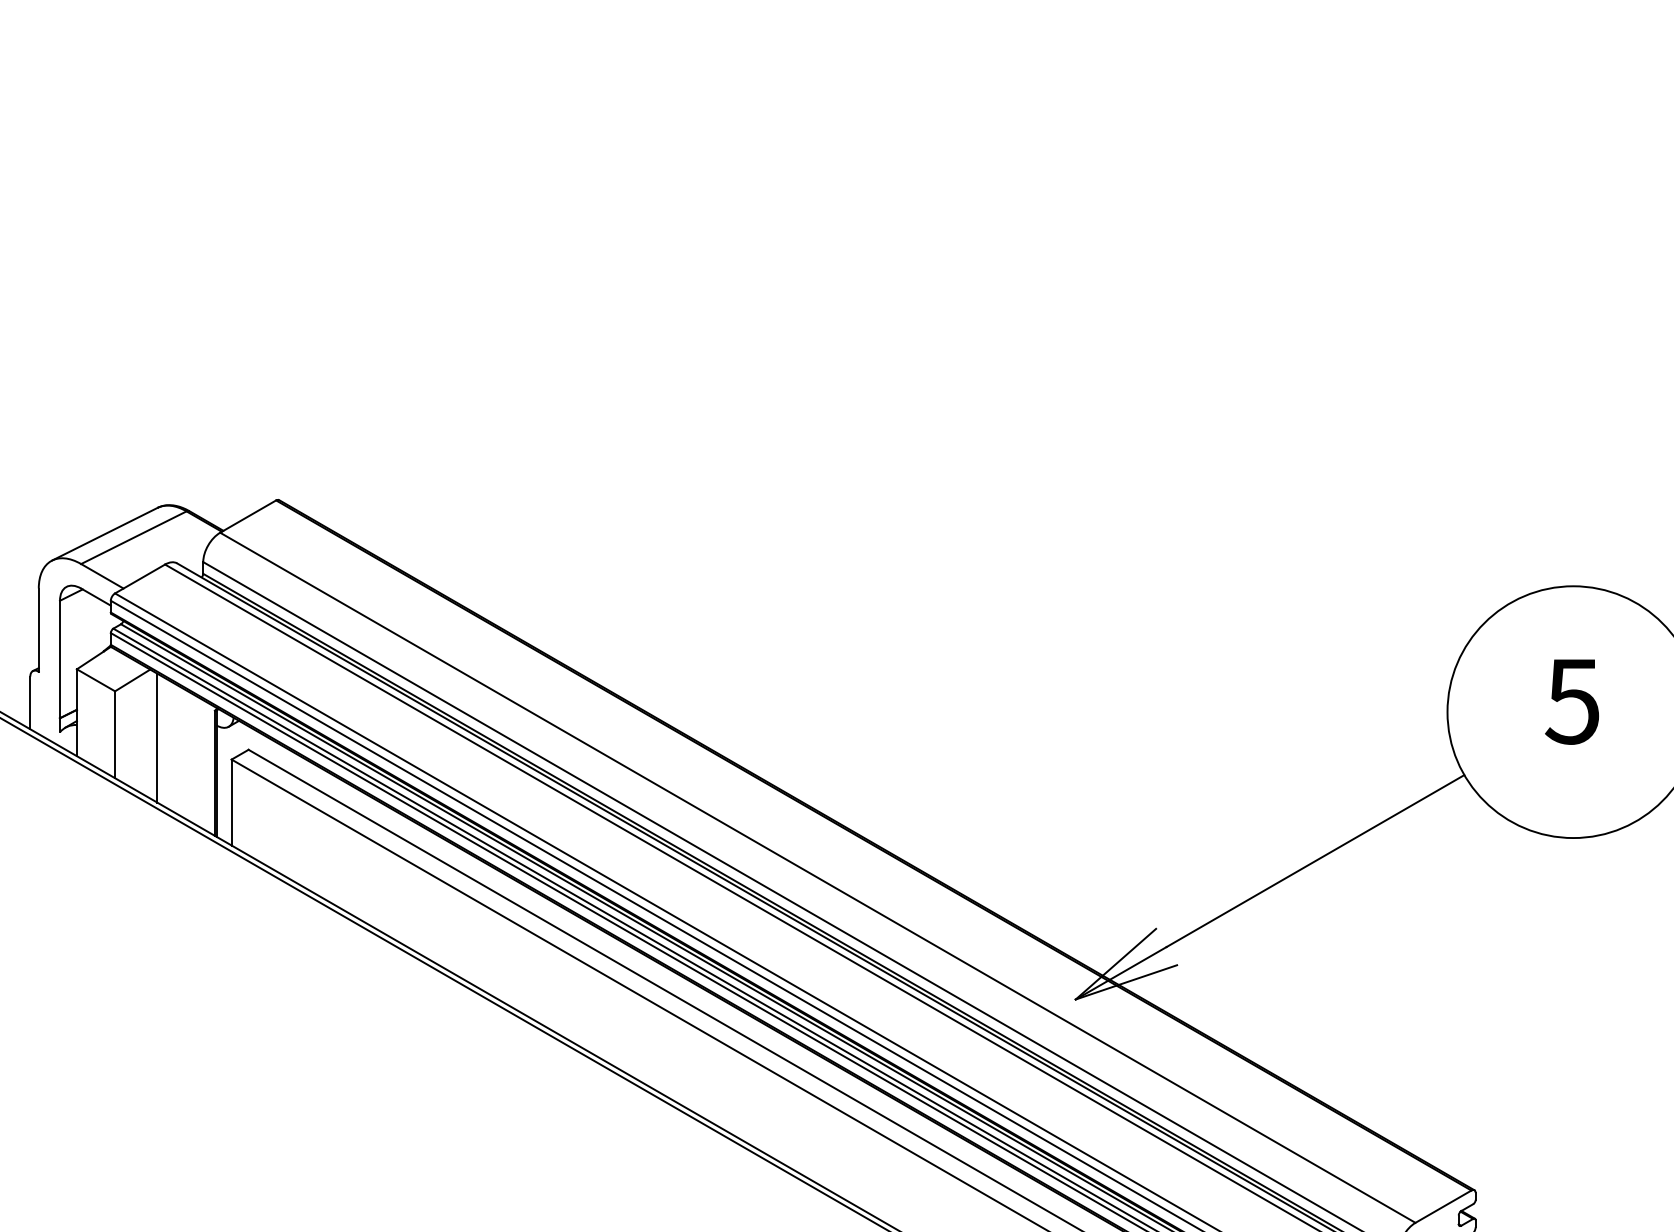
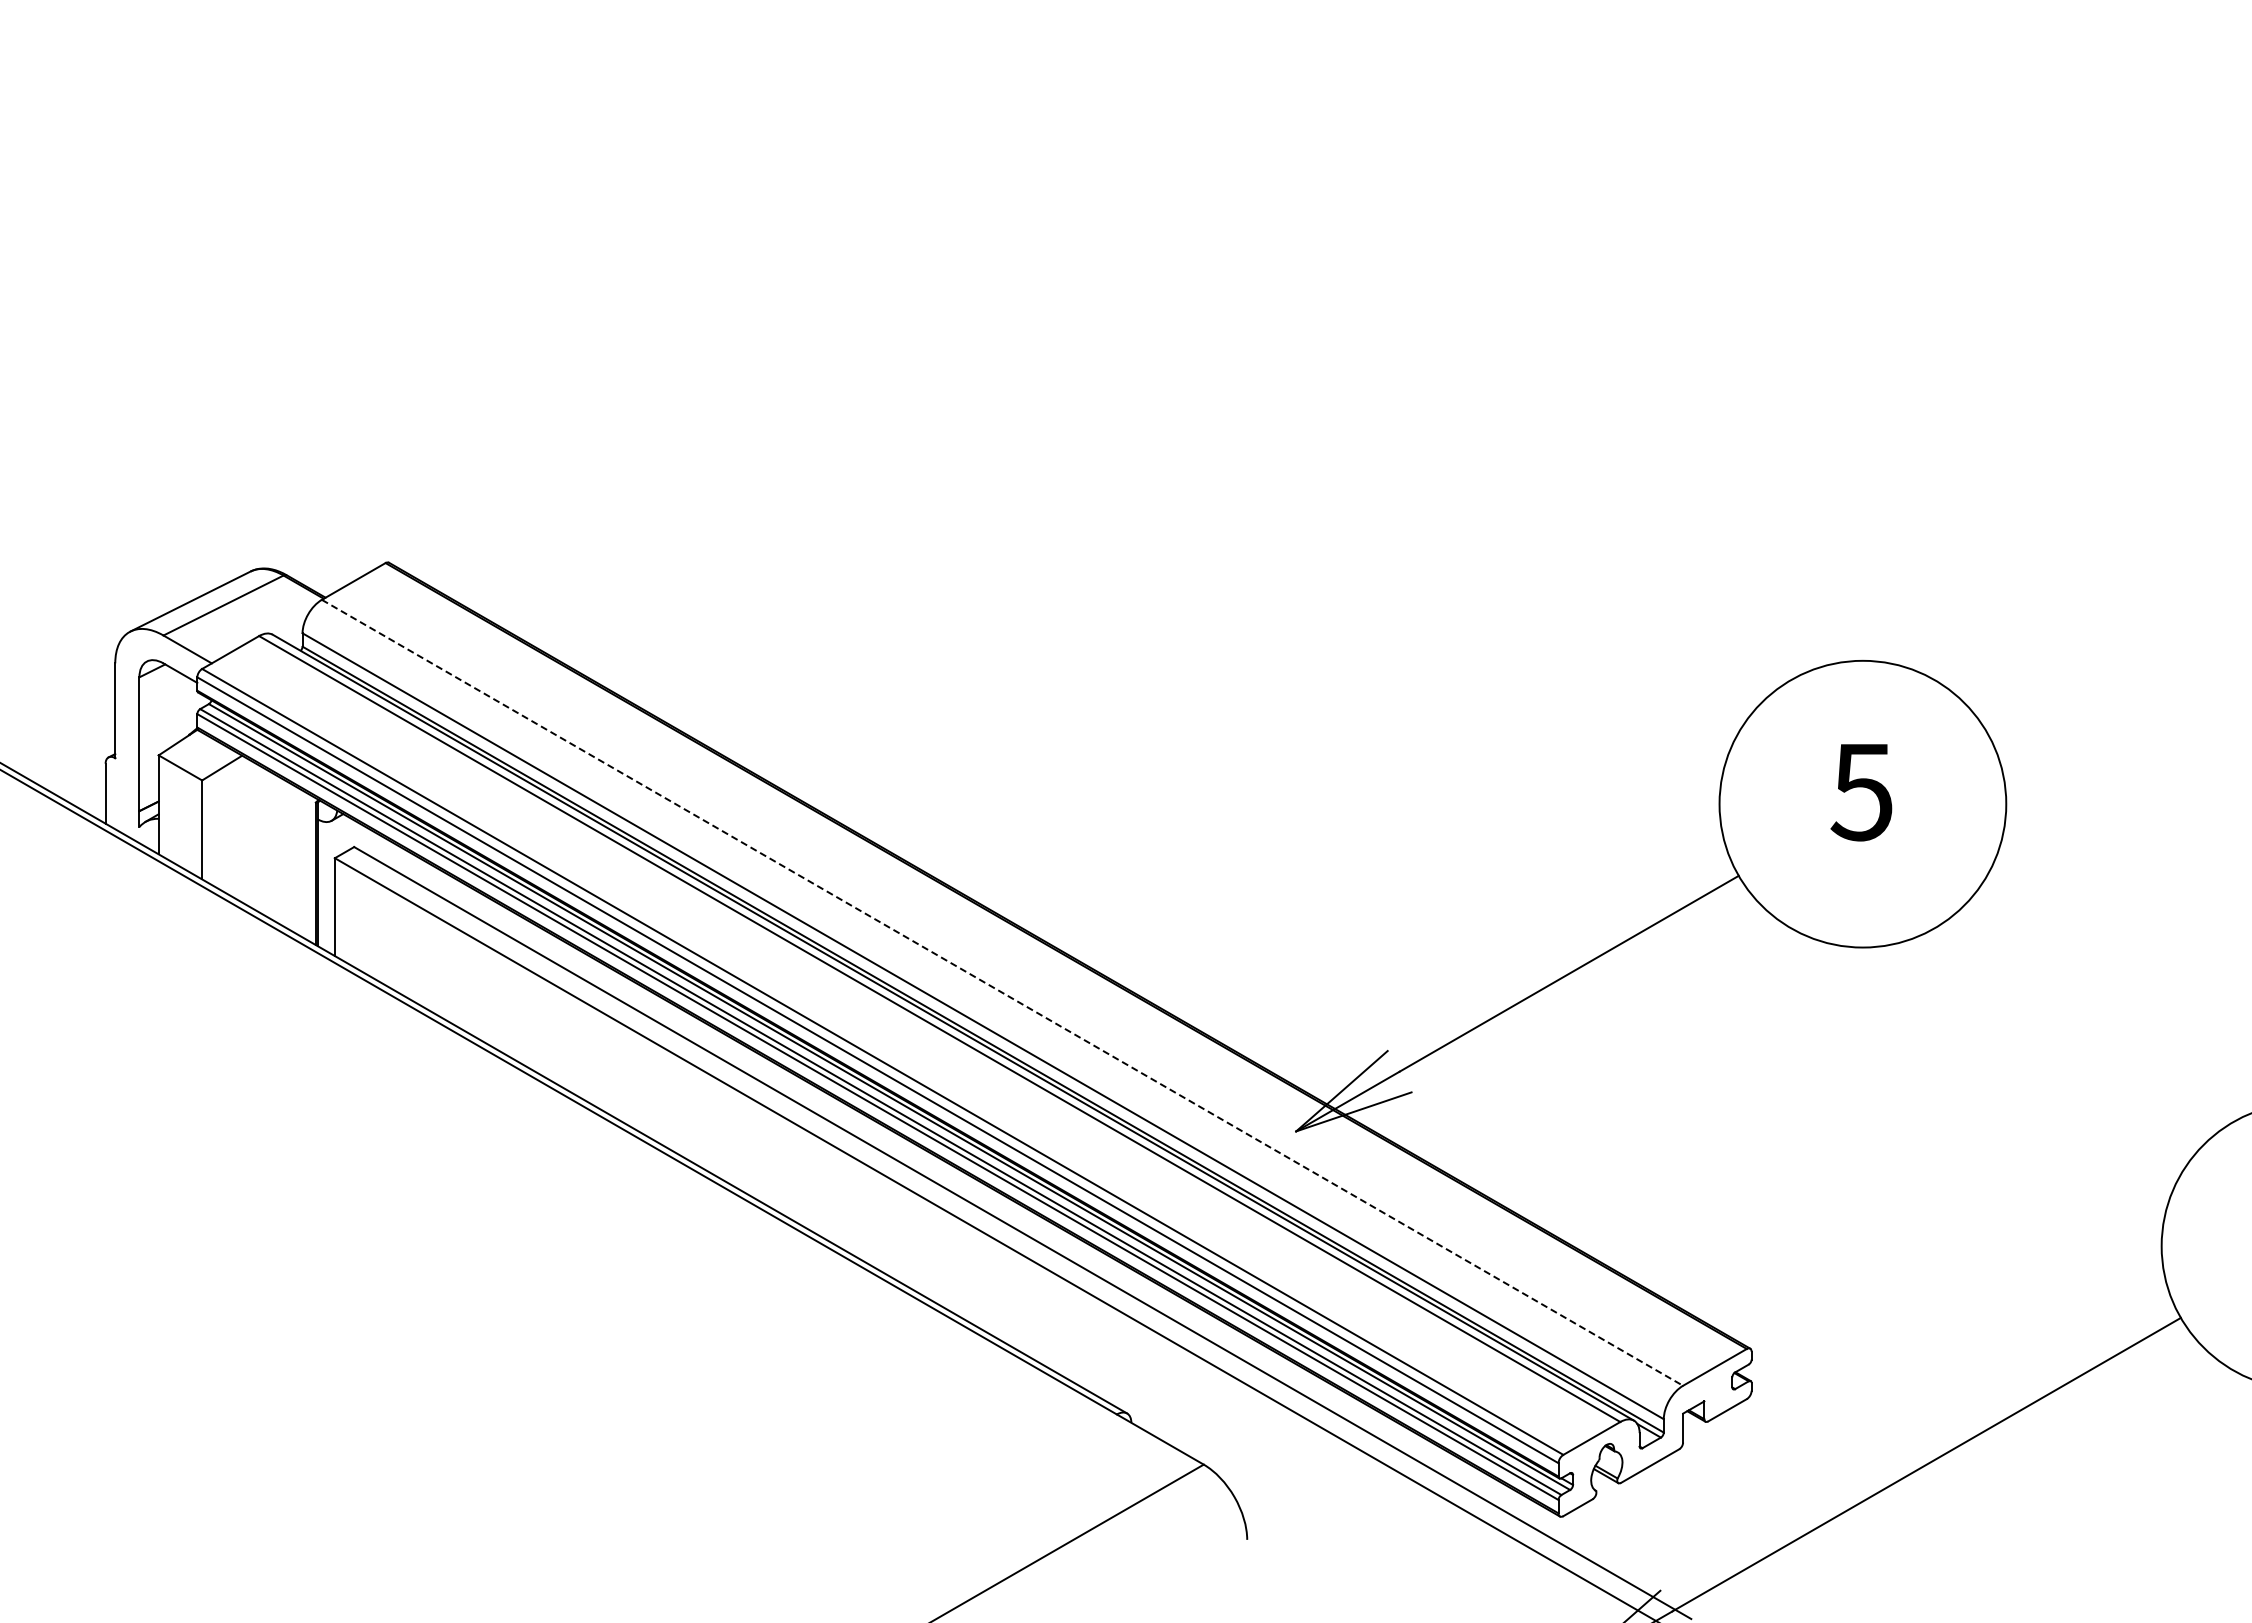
line: (157, 737) -> (250, 833), removed
line: (817, 877) -> (1002, 992), solid -> dashed

